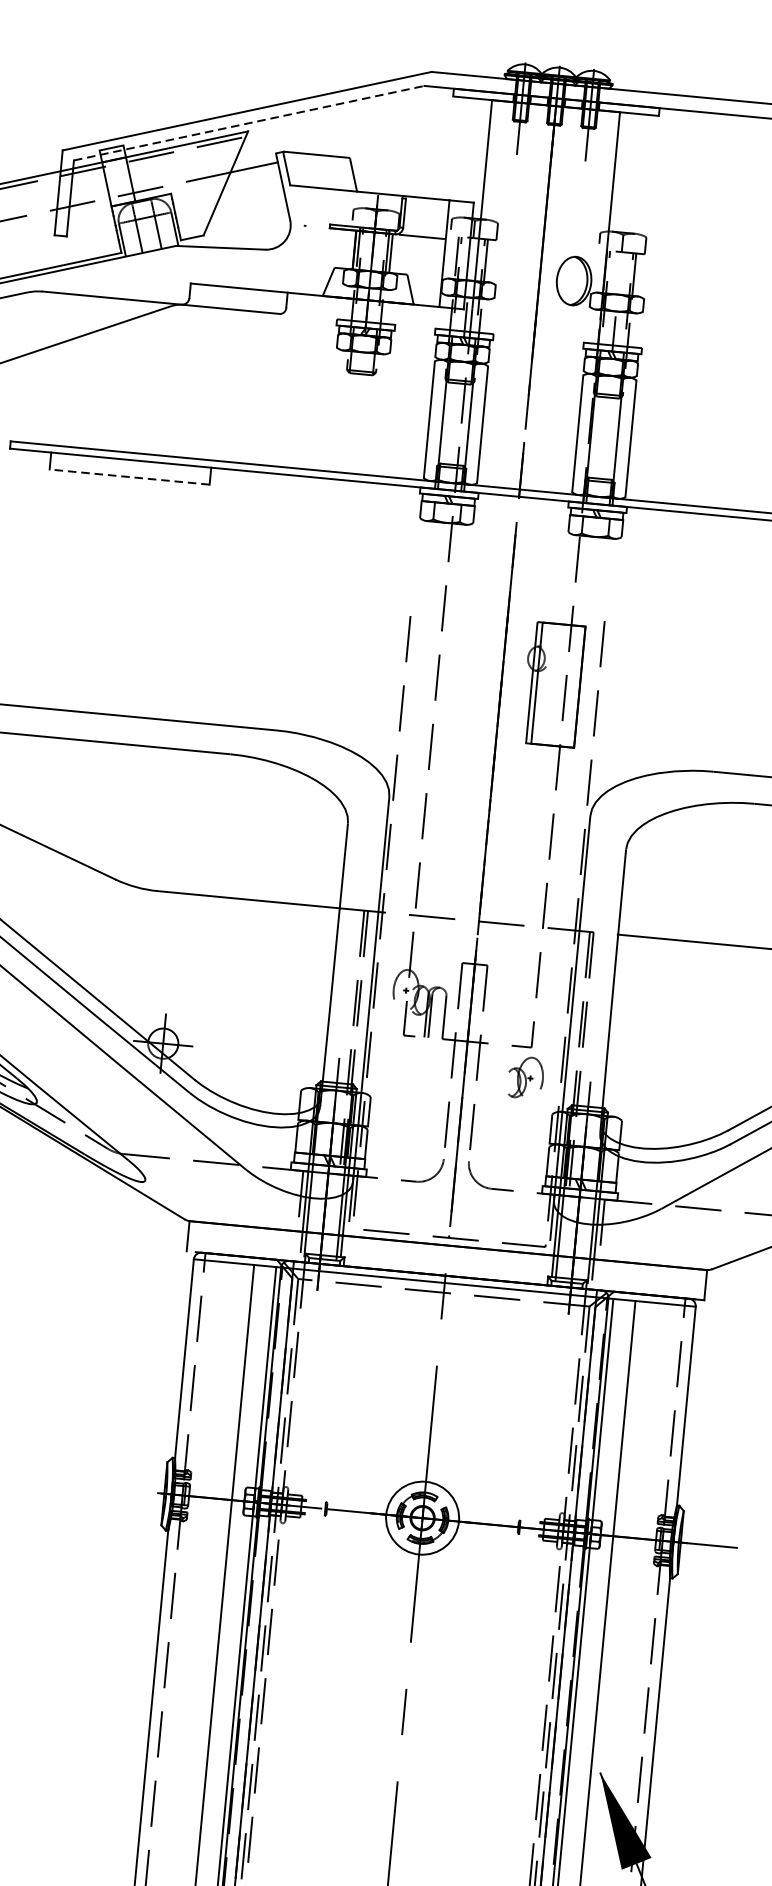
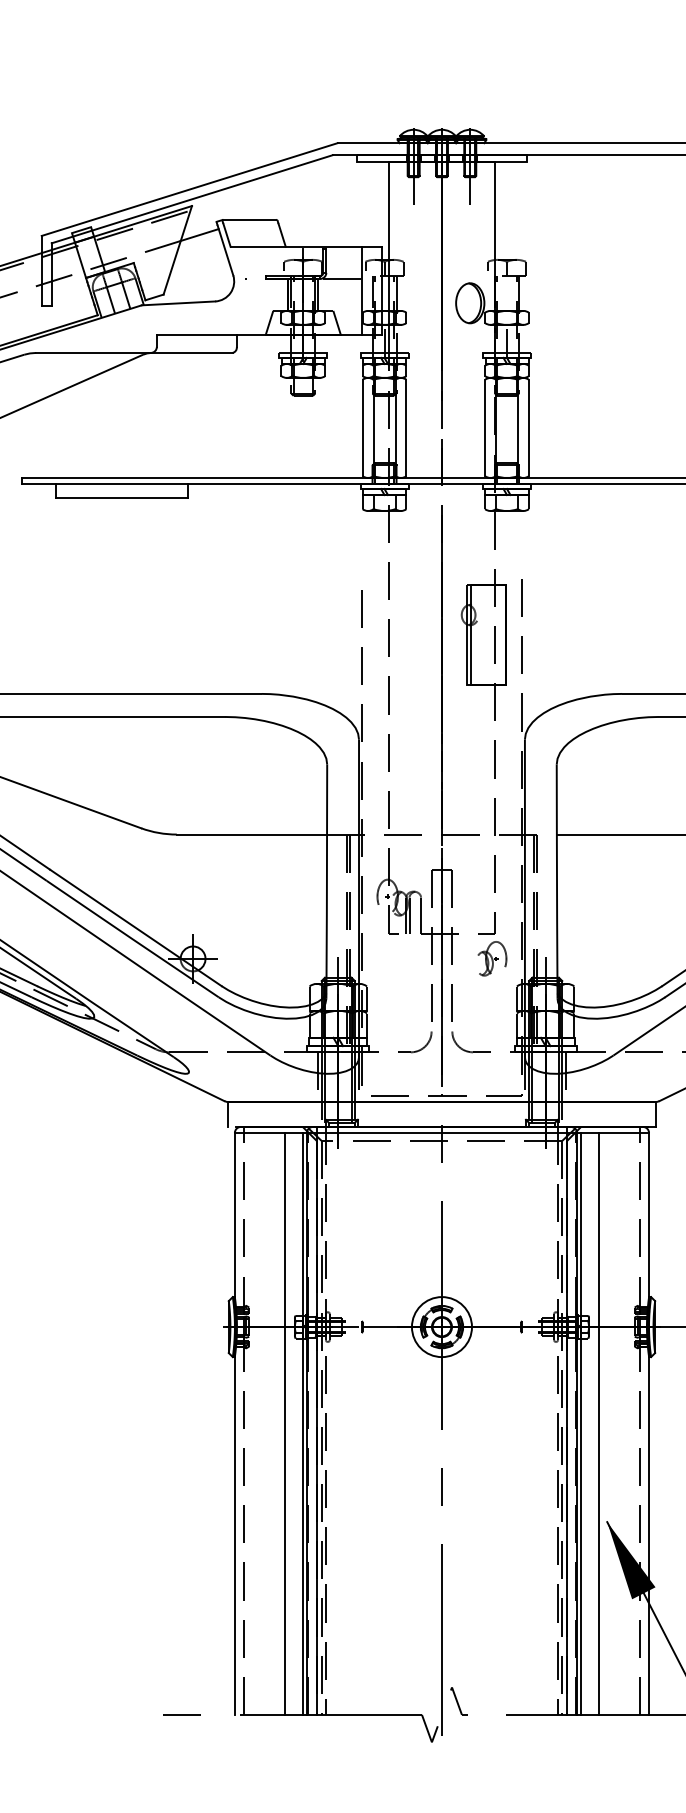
line: (249, 123) -> (192, 199), dashed -> solid
line: (129, 477) -> (121, 498), dashed -> solid

